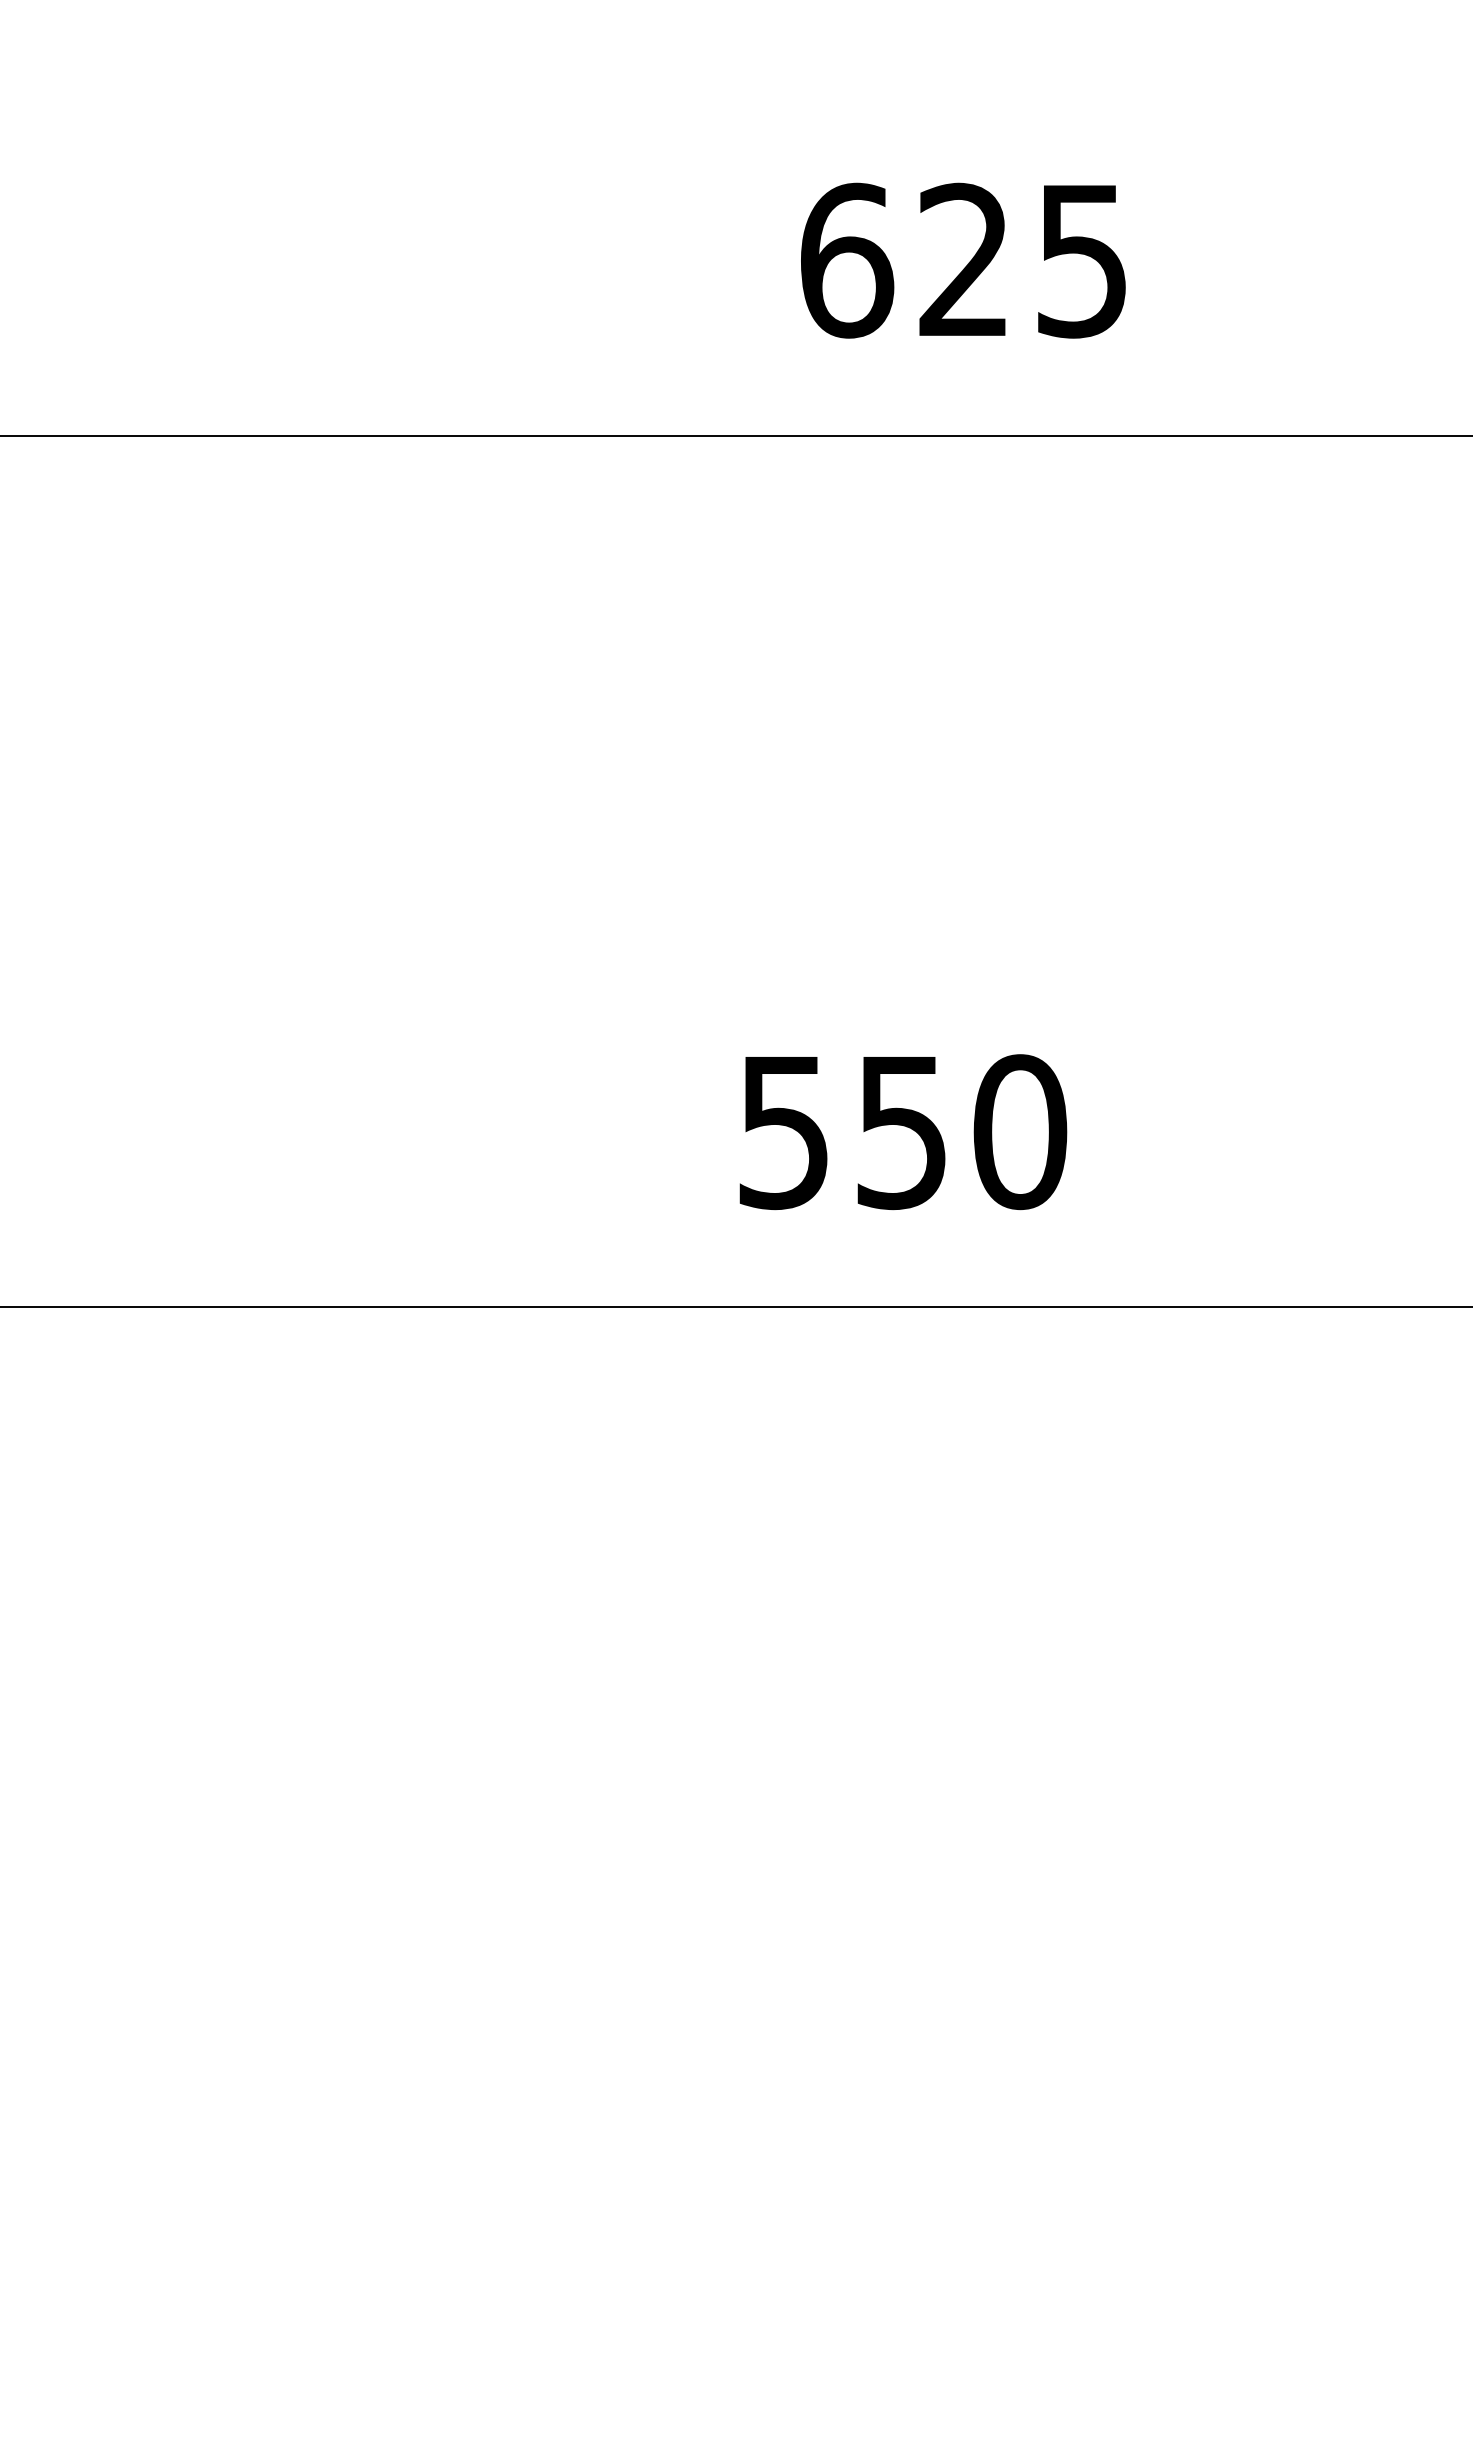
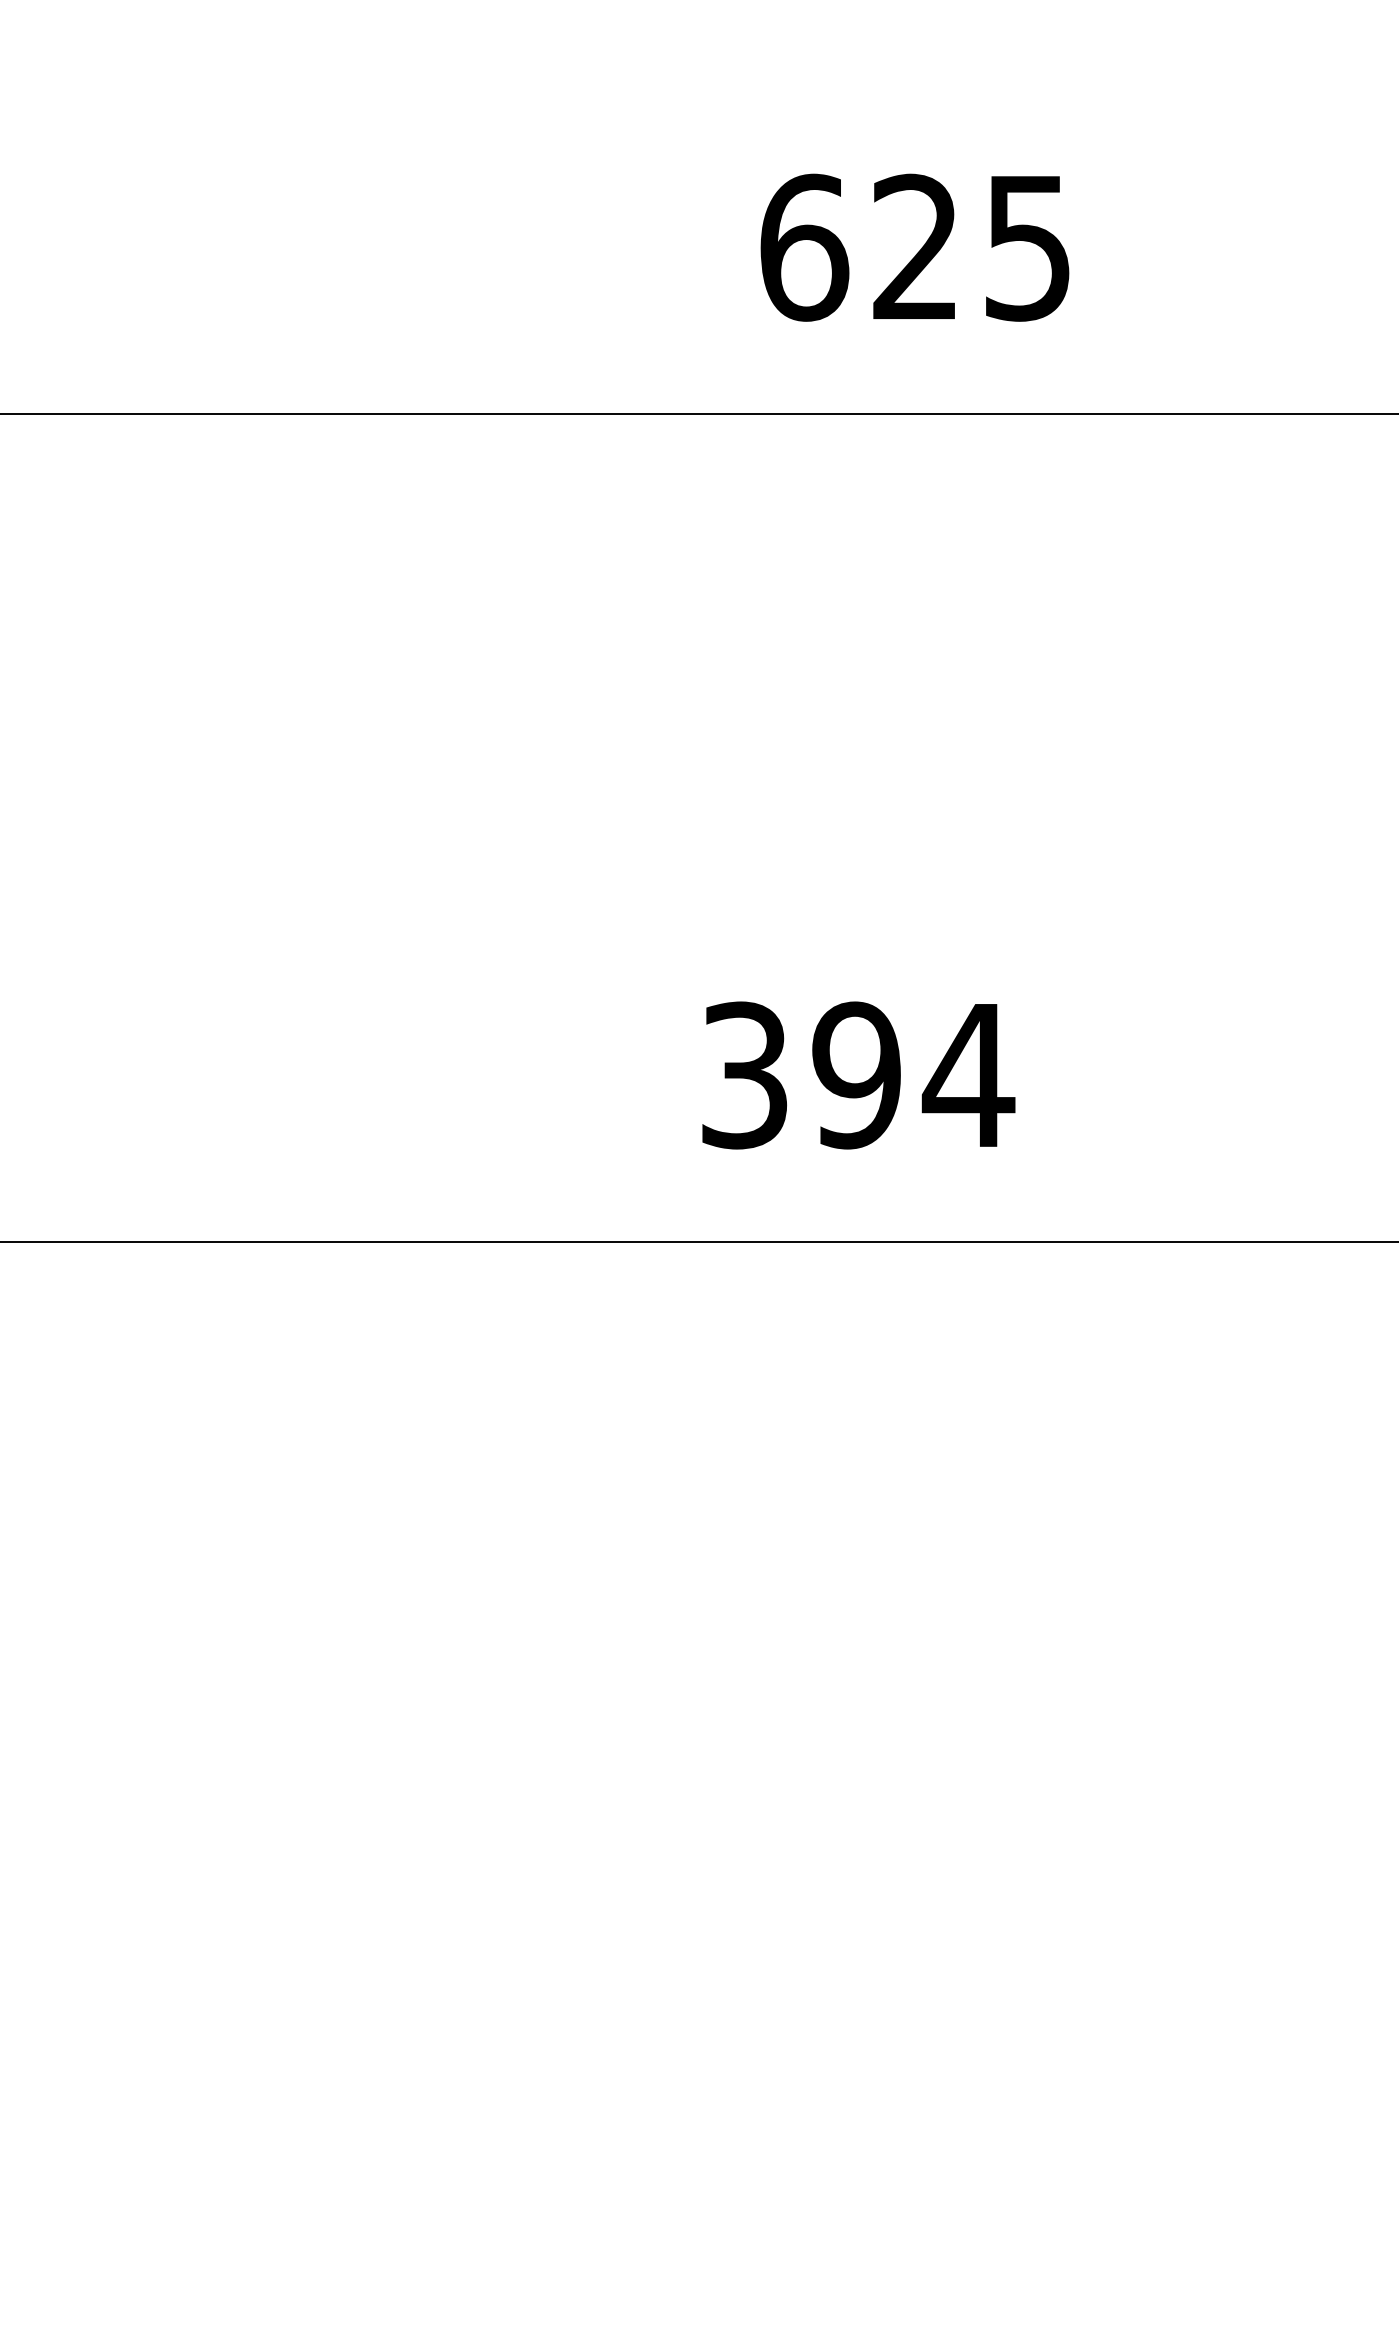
text: (904, 1132) -> (859, 1075), 550 -> 394

